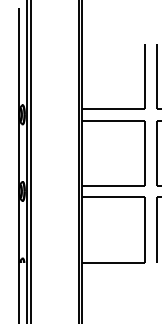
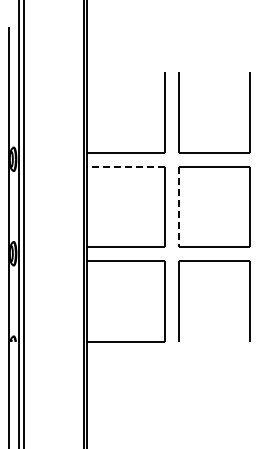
line: (114, 120) -> (126, 166), solid -> dashed
line: (156, 153) -> (178, 207), solid -> dashed

